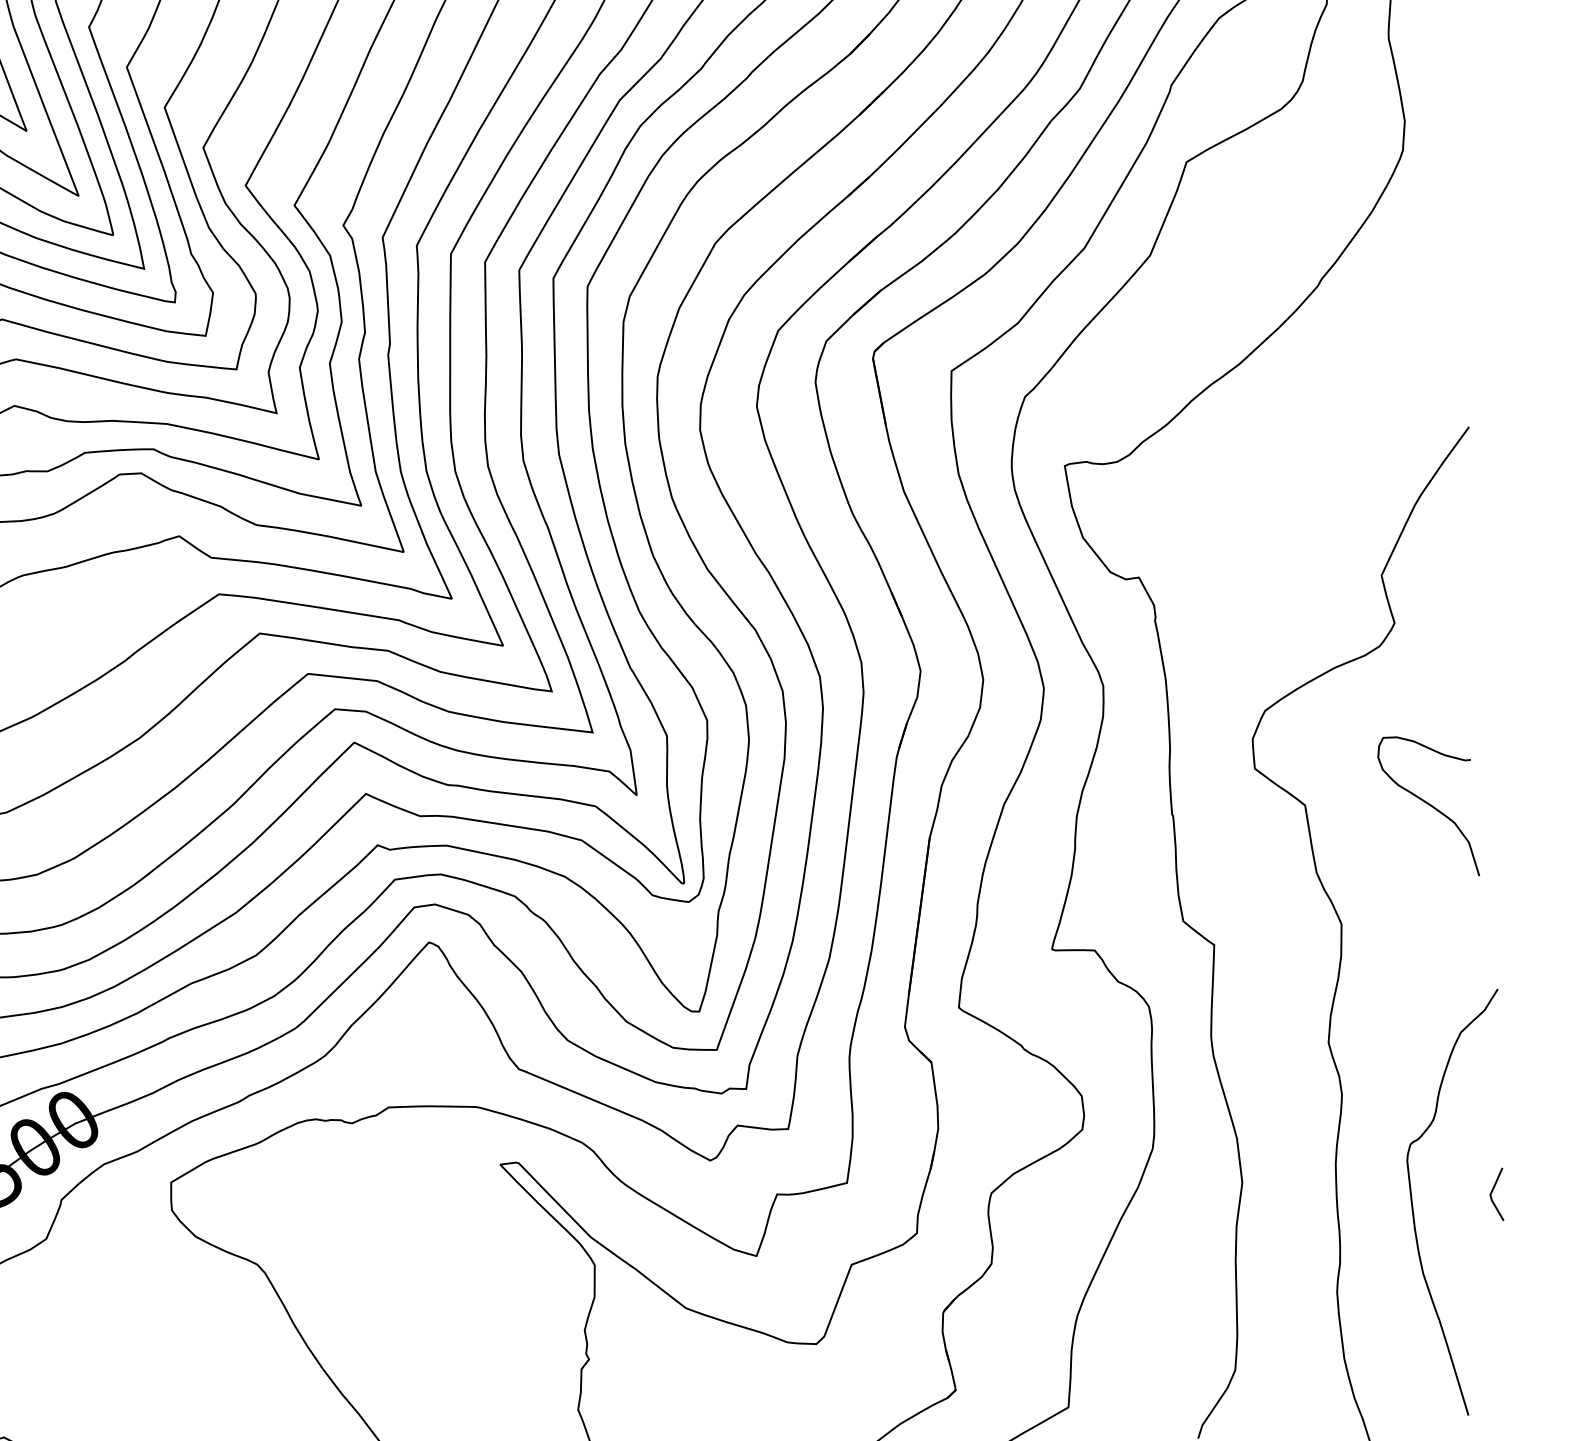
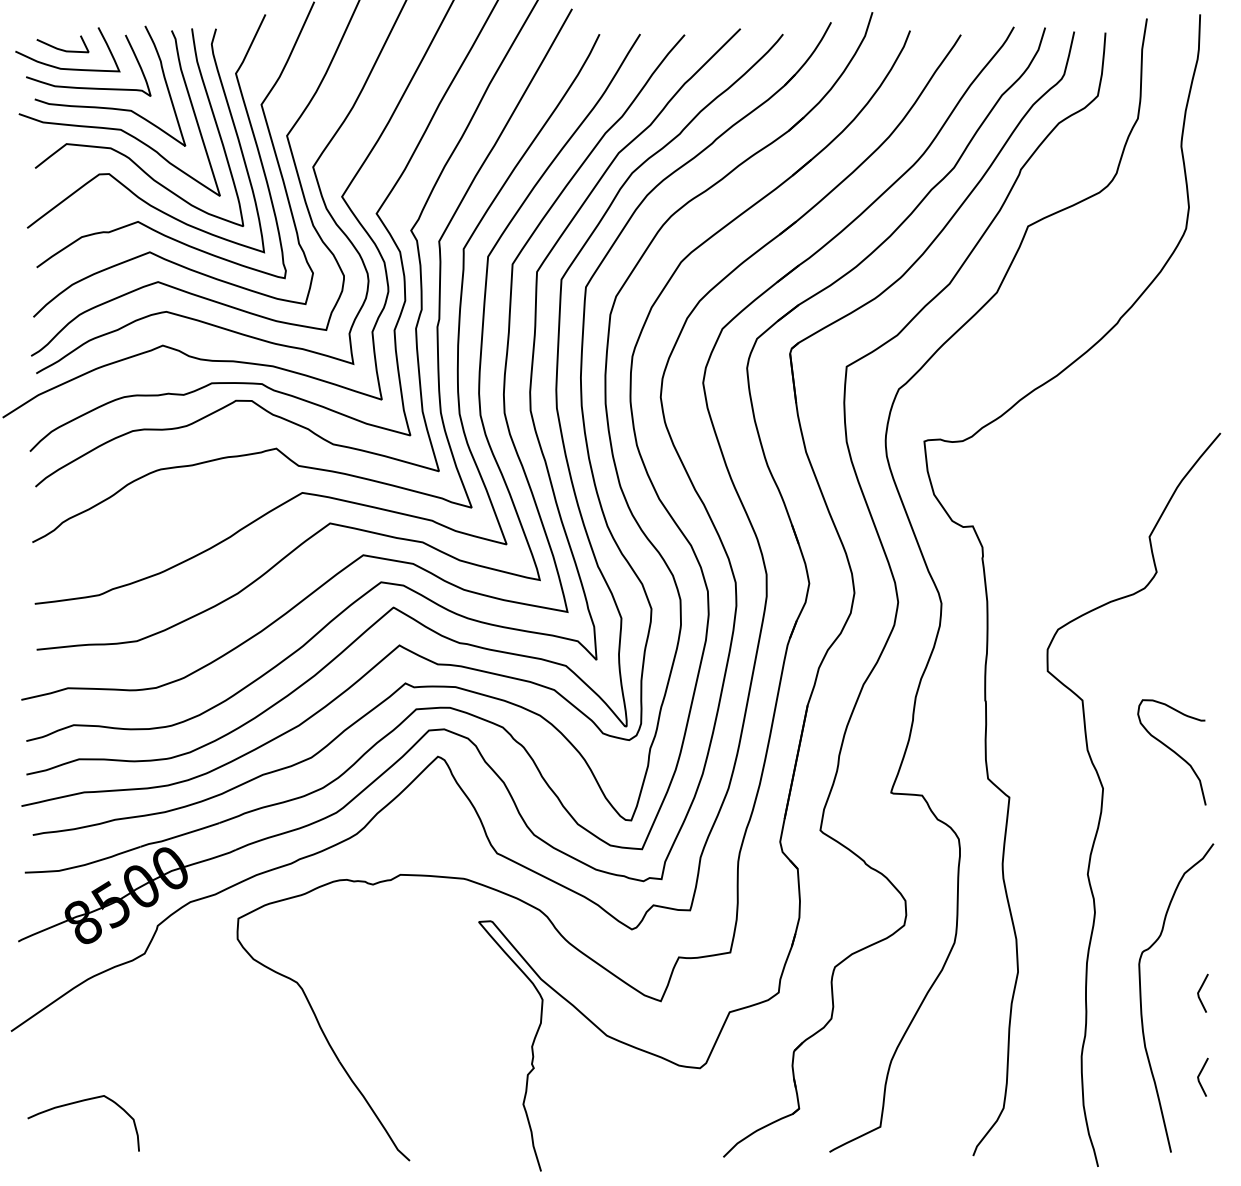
curve: (1428, 805) -> (1172, 751), moved
line: (1501, 1305) -> (1200, 1074), added

